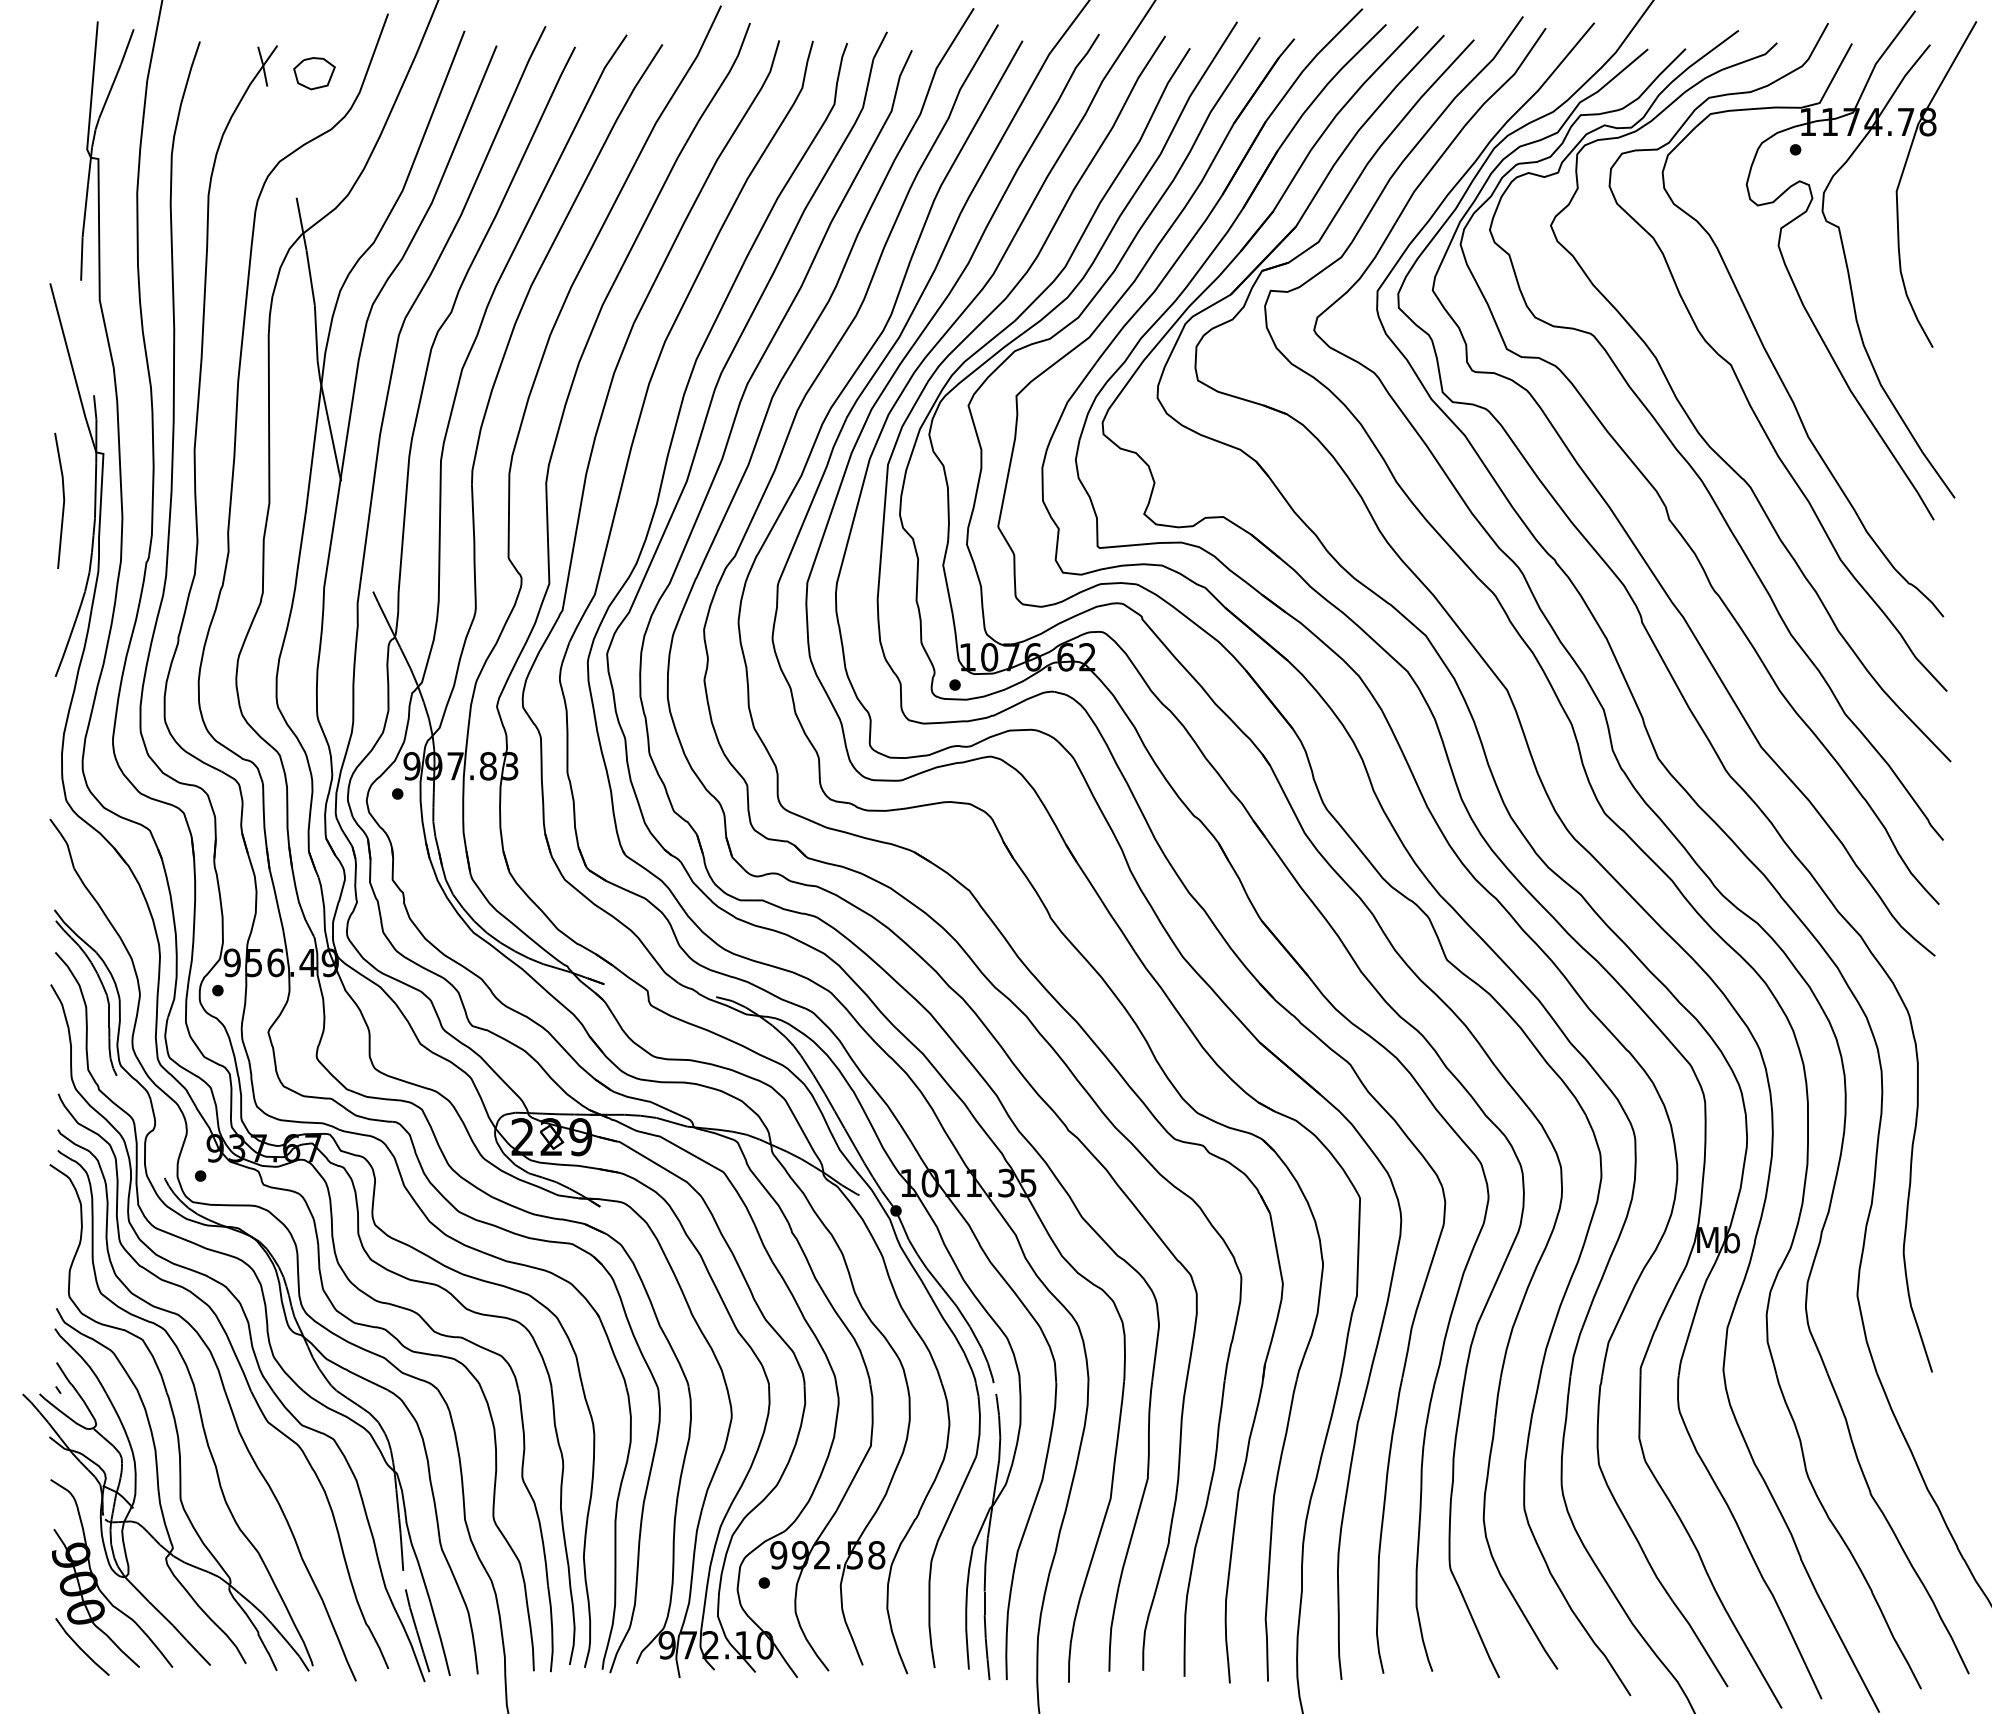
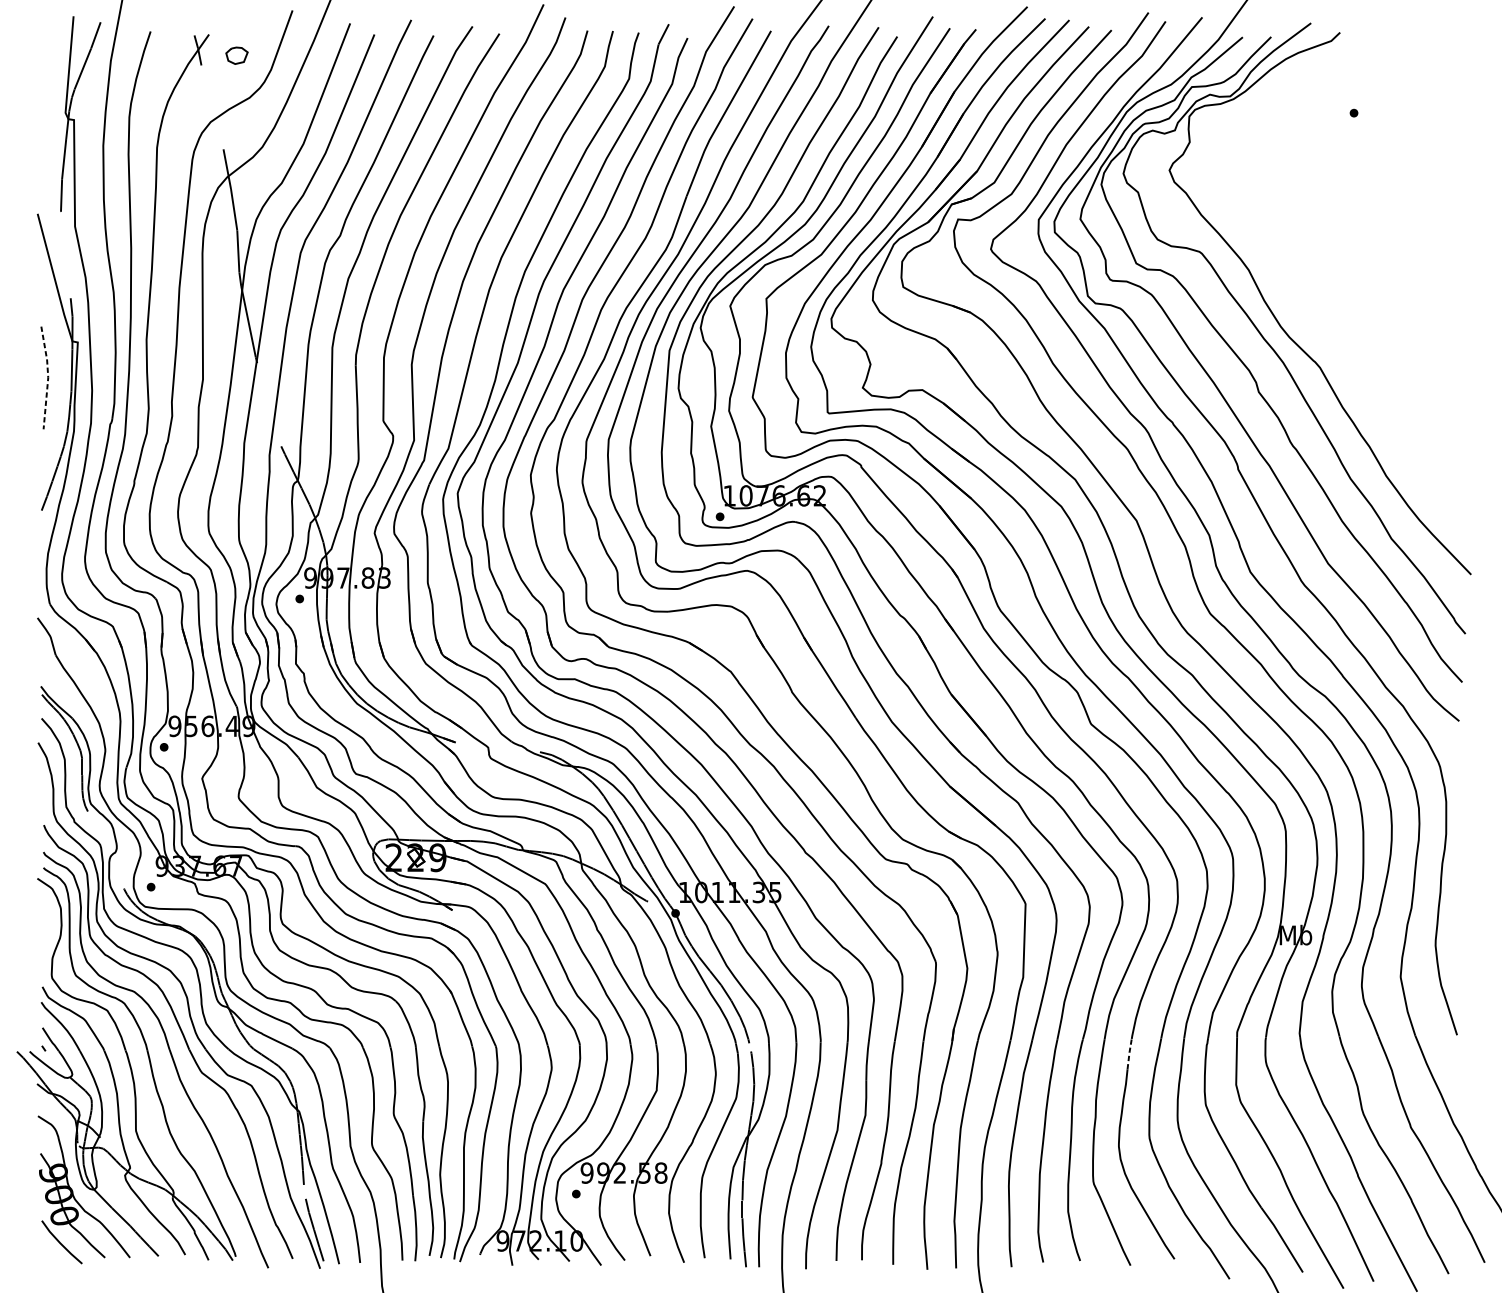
part: (314, 73) -> (237, 55), size x0.7
part: (1774, 364) -> (1338, 275), removed
line: (64, 500) -> (48, 377), solid -> dashed
line: (1497, 1396) -> (1129, 1053), solid -> dashed

